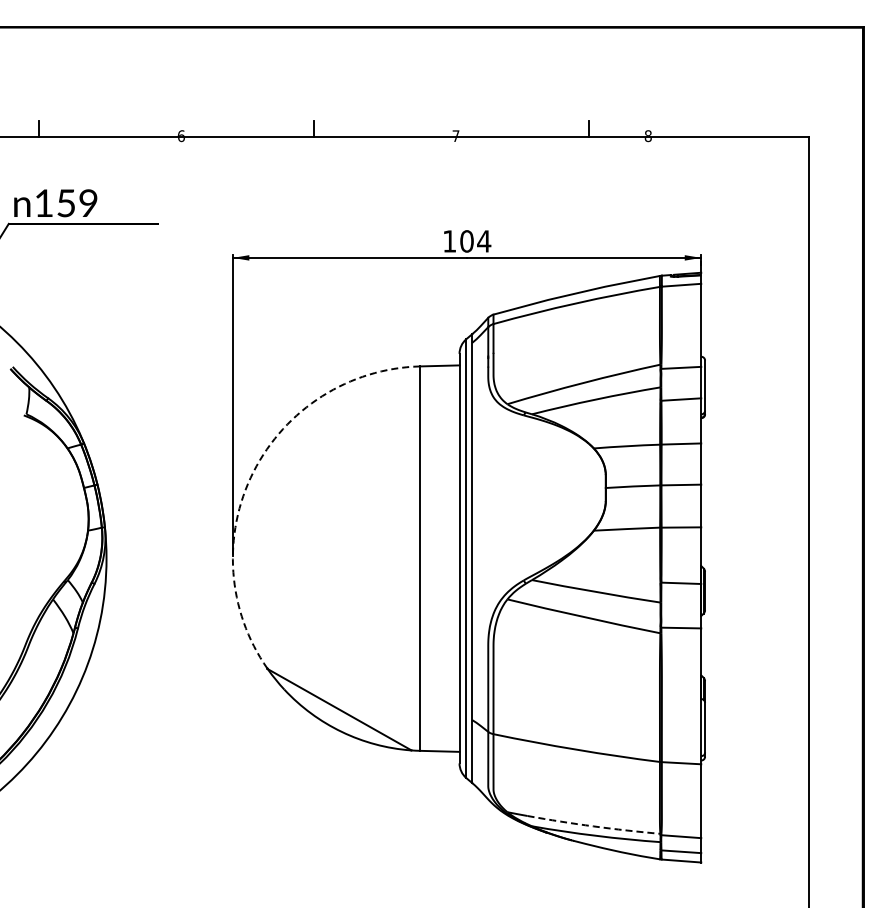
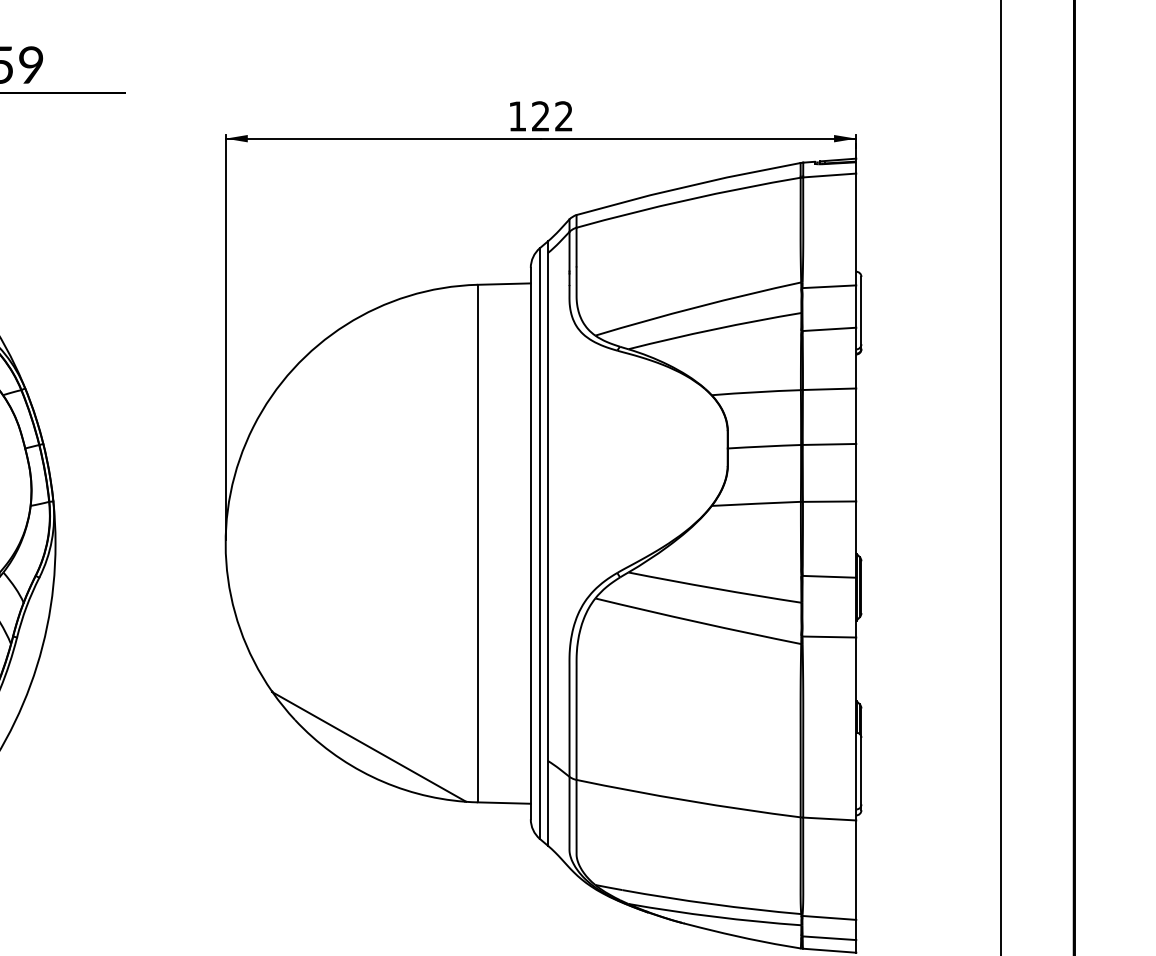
text: (475, 241) -> (552, 116), 104 -> 122
arc: (253, 471) -> (253, 426), dashed -> solid
arc: (593, 826) -> (711, 904), dashed -> solid

